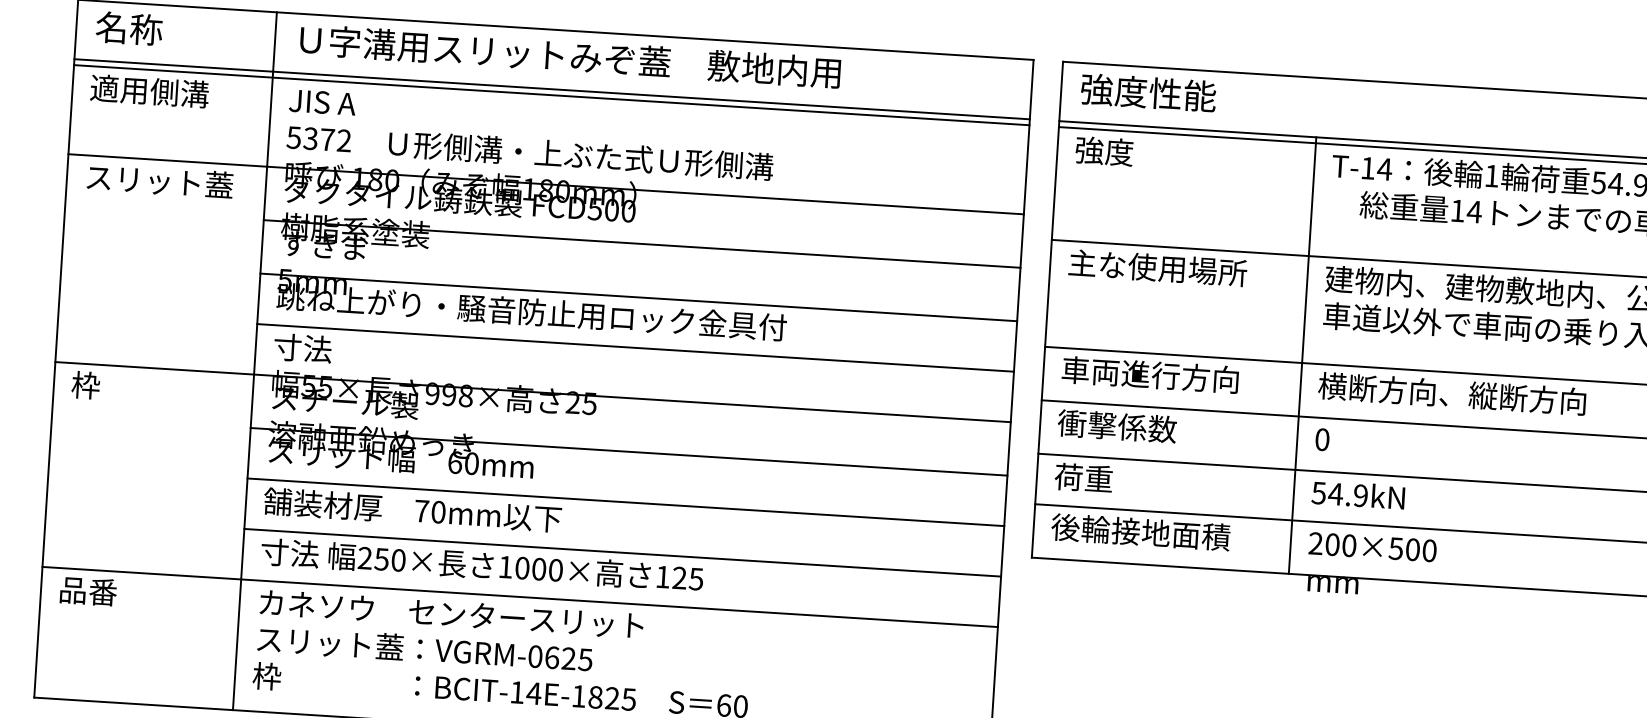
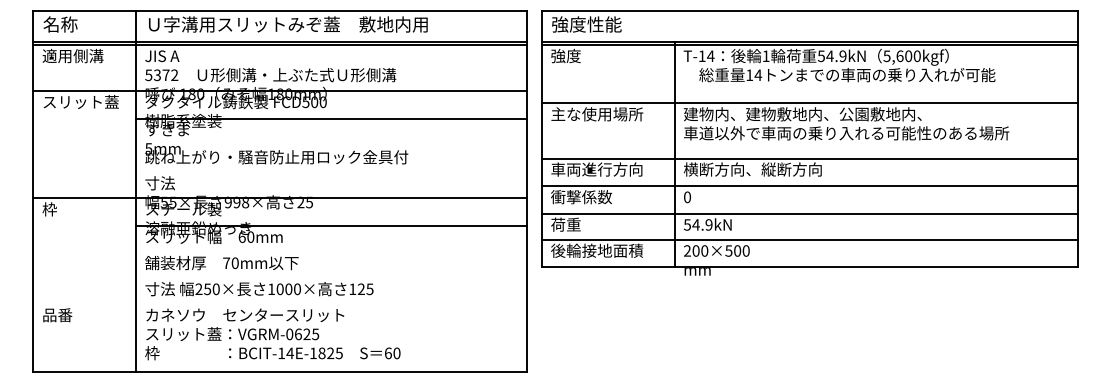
line: (637, 297) -> (330, 146), removed
line: (634, 348) -> (330, 172), removed
line: (624, 503) -> (330, 252), removed
line: (621, 553) -> (330, 278), removed
line: (519, 597) -> (279, 304), removed

